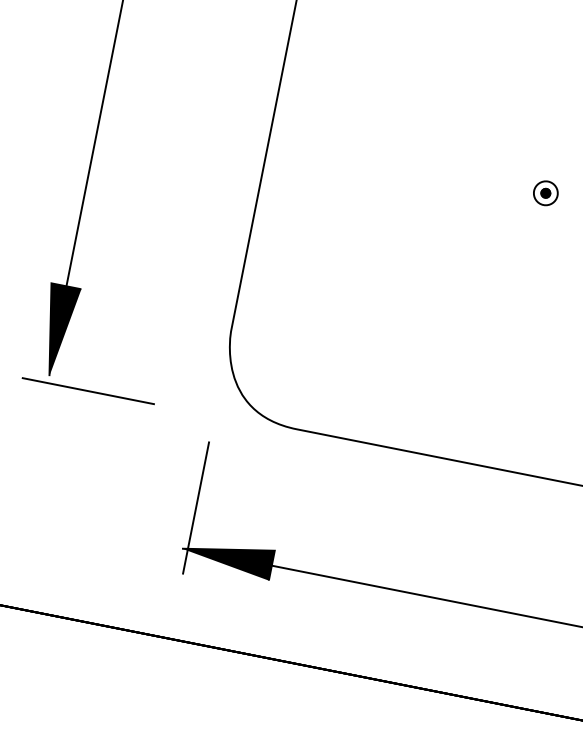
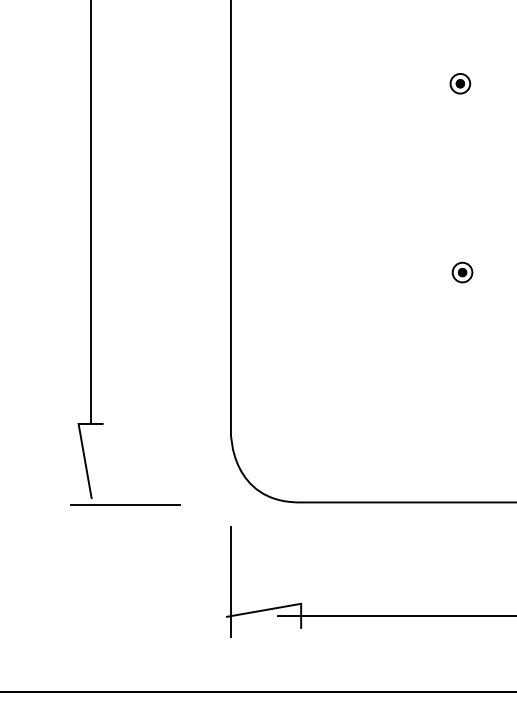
fill: (56, 330) -> (90, 461), removed
fill: (227, 555) -> (263, 615), removed

